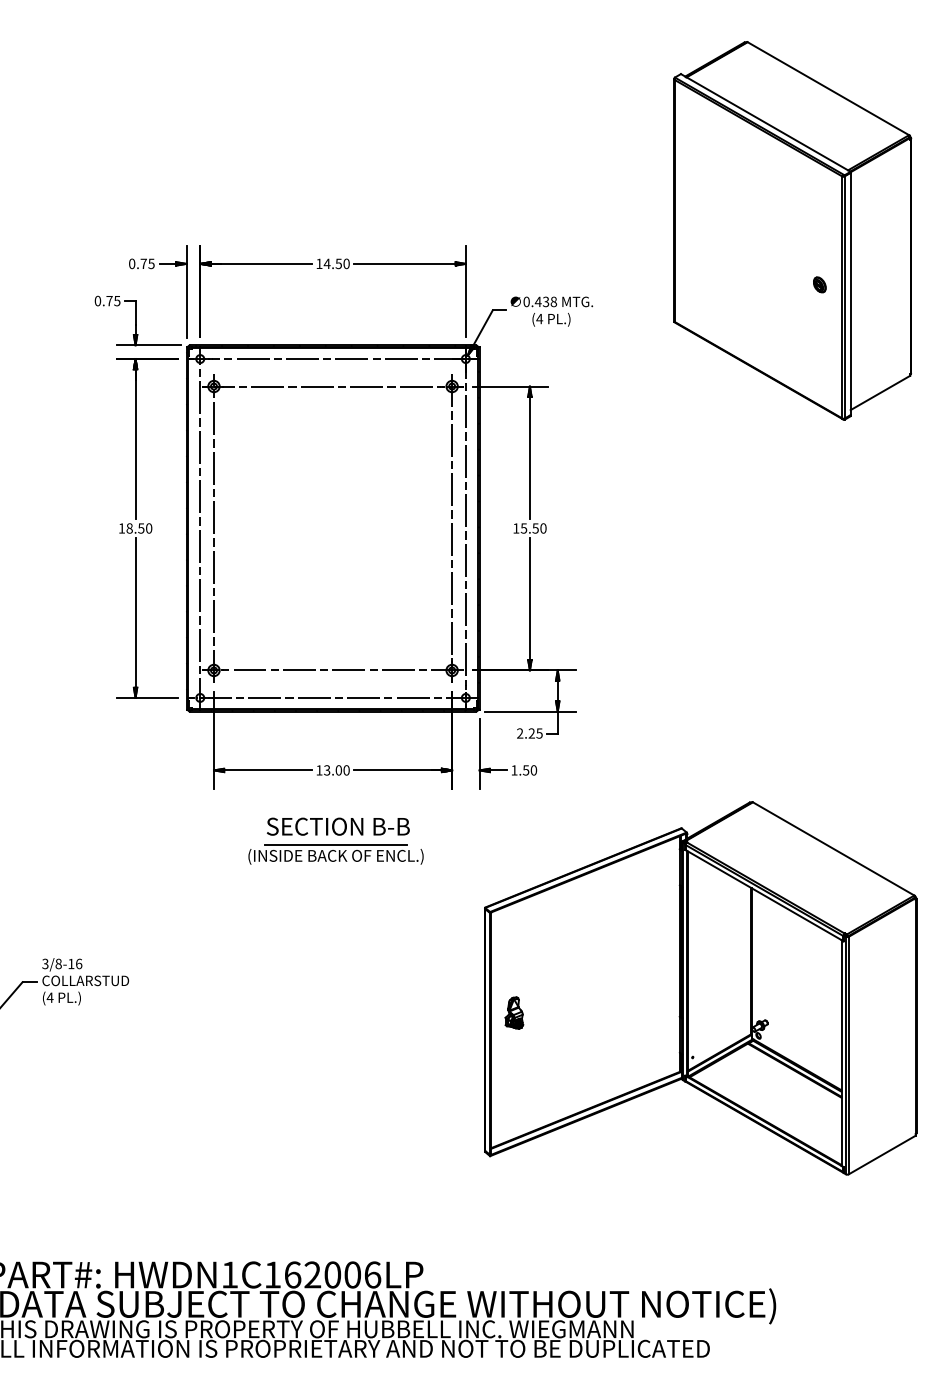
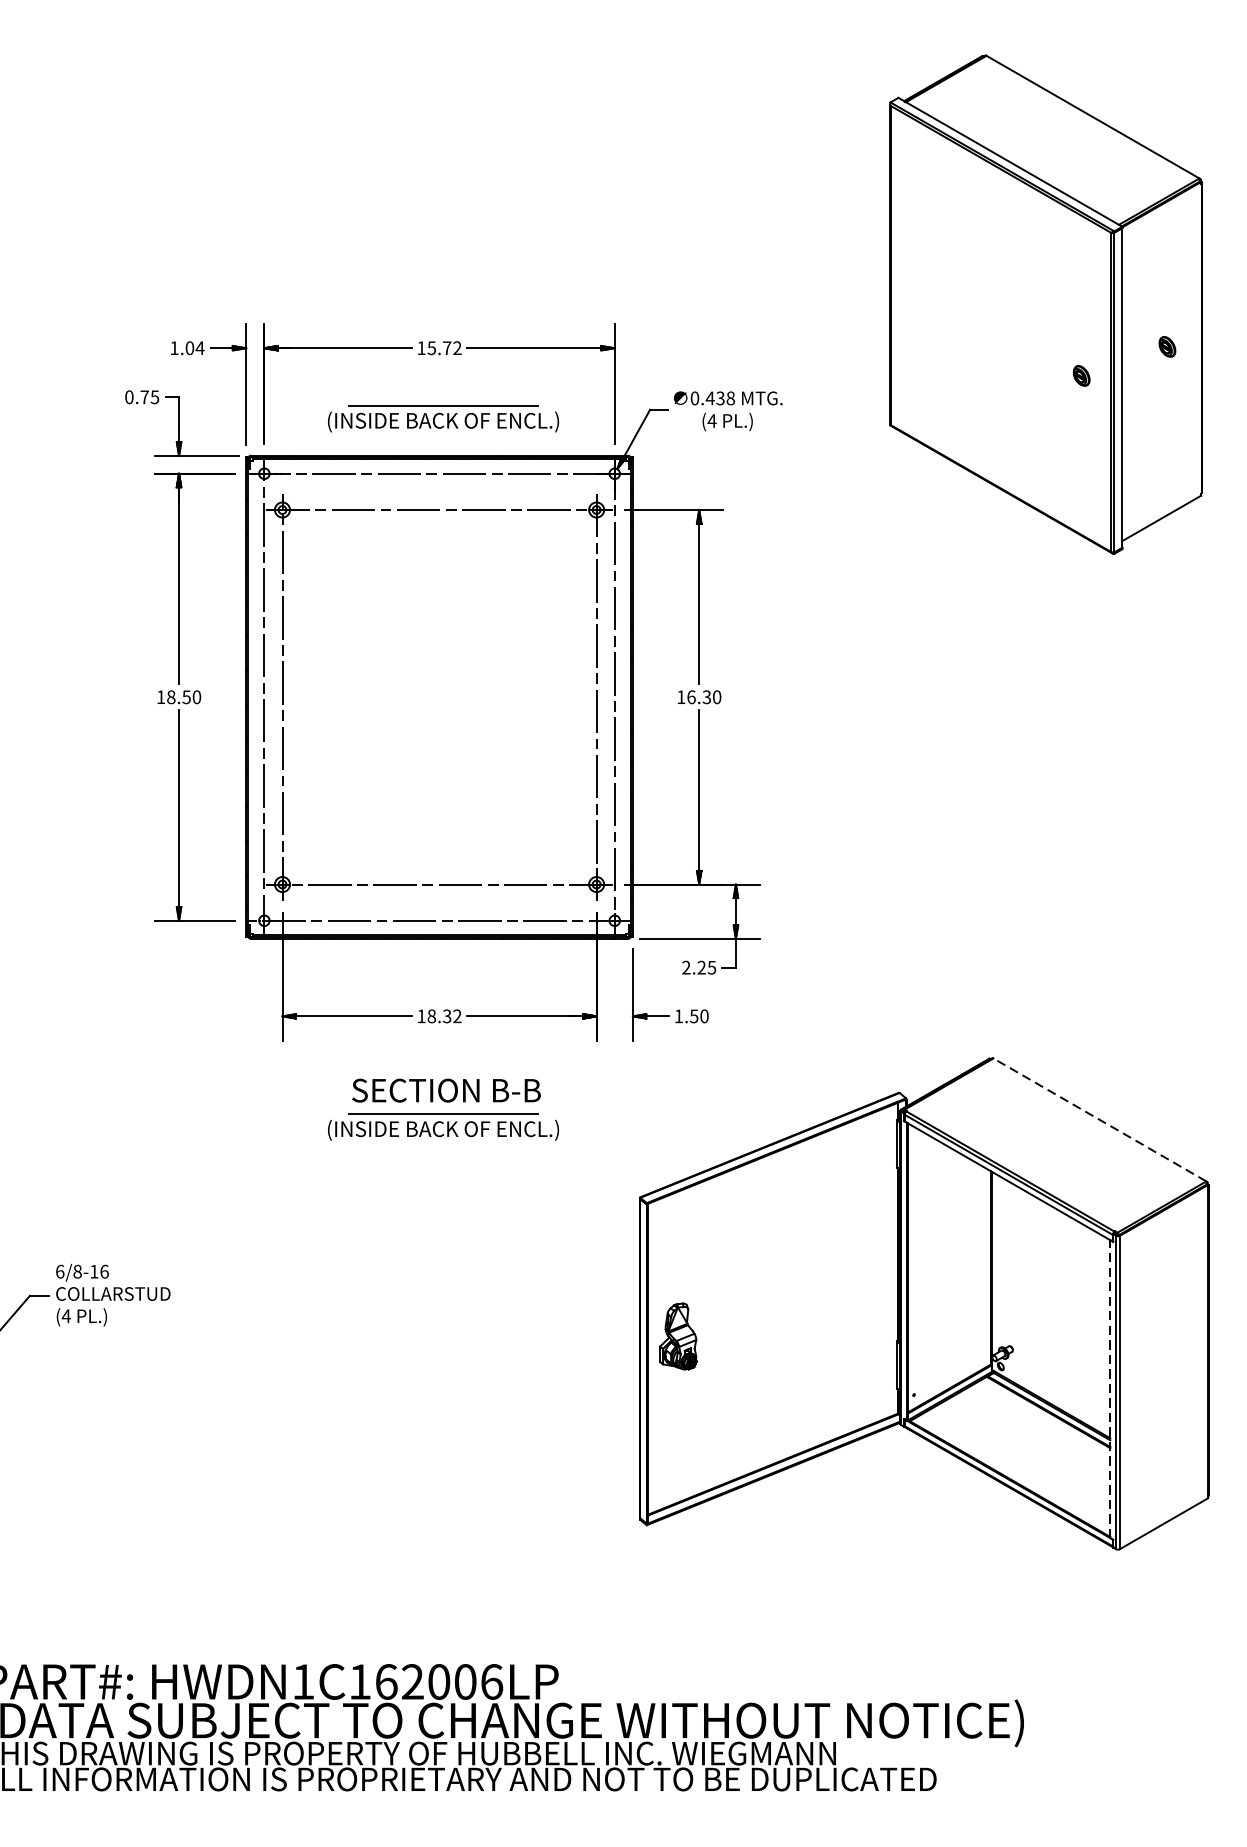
part: (884, 262) -> (1166, 346), added
text: (141, 263) -> (186, 347), 0.75 -> 1.04
text: (336, 263) -> (444, 347), 14.50 -> 15.72
part: (335, 317) -> (442, 418), added
text: (529, 528) -> (698, 697), 15.50 -> 16.30
text: (336, 770) -> (444, 1016), 13.00 -> 18.32
line: (833, 848) -> (1099, 1119), solid -> dashed
text: (45, 963) -> (60, 1271), 3/8-16 -> 6/8-16
part: (514, 1012) -> (678, 1335), size x1.6
line: (841, 1053) -> (1110, 1389), solid -> dashed

